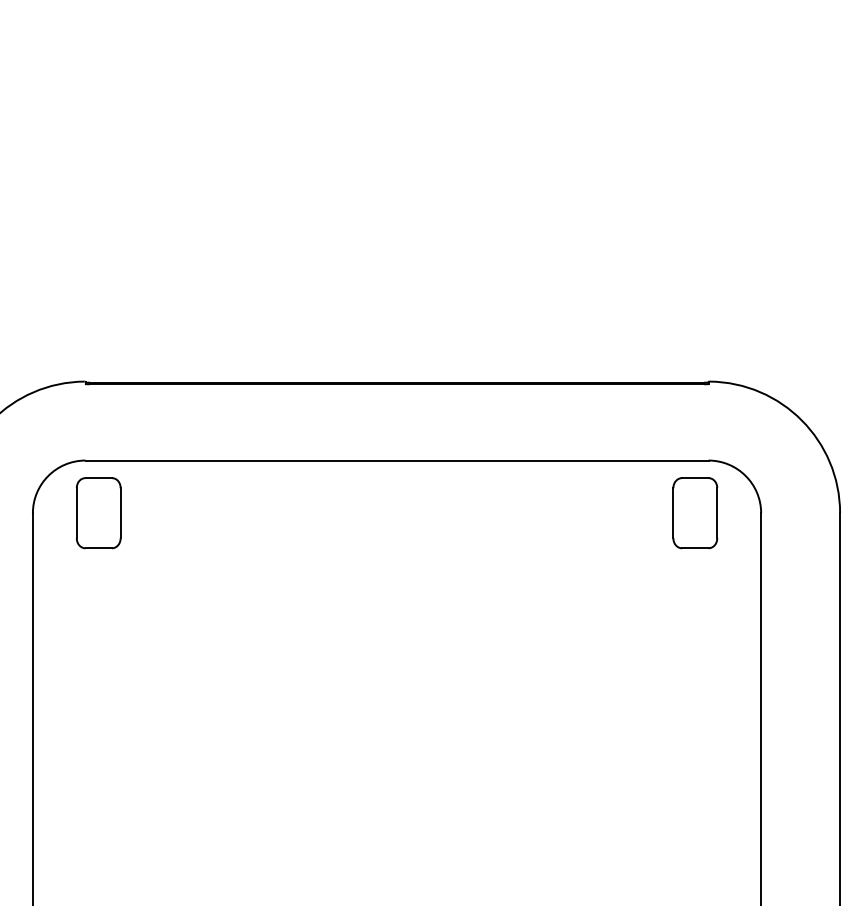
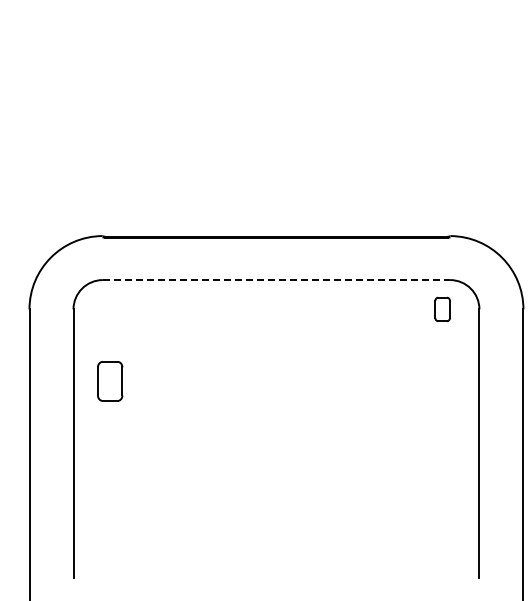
line: (397, 461) -> (276, 280), solid -> dashed
part: (99, 513) -> (110, 381), moved
part: (694, 513) -> (442, 309), size x0.6

